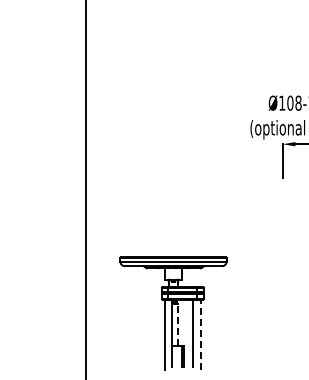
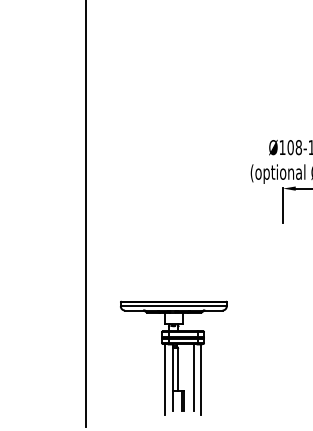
line: (178, 324) -> (178, 368), dashed -> solid
line: (201, 335) -> (201, 379), dashed -> solid

